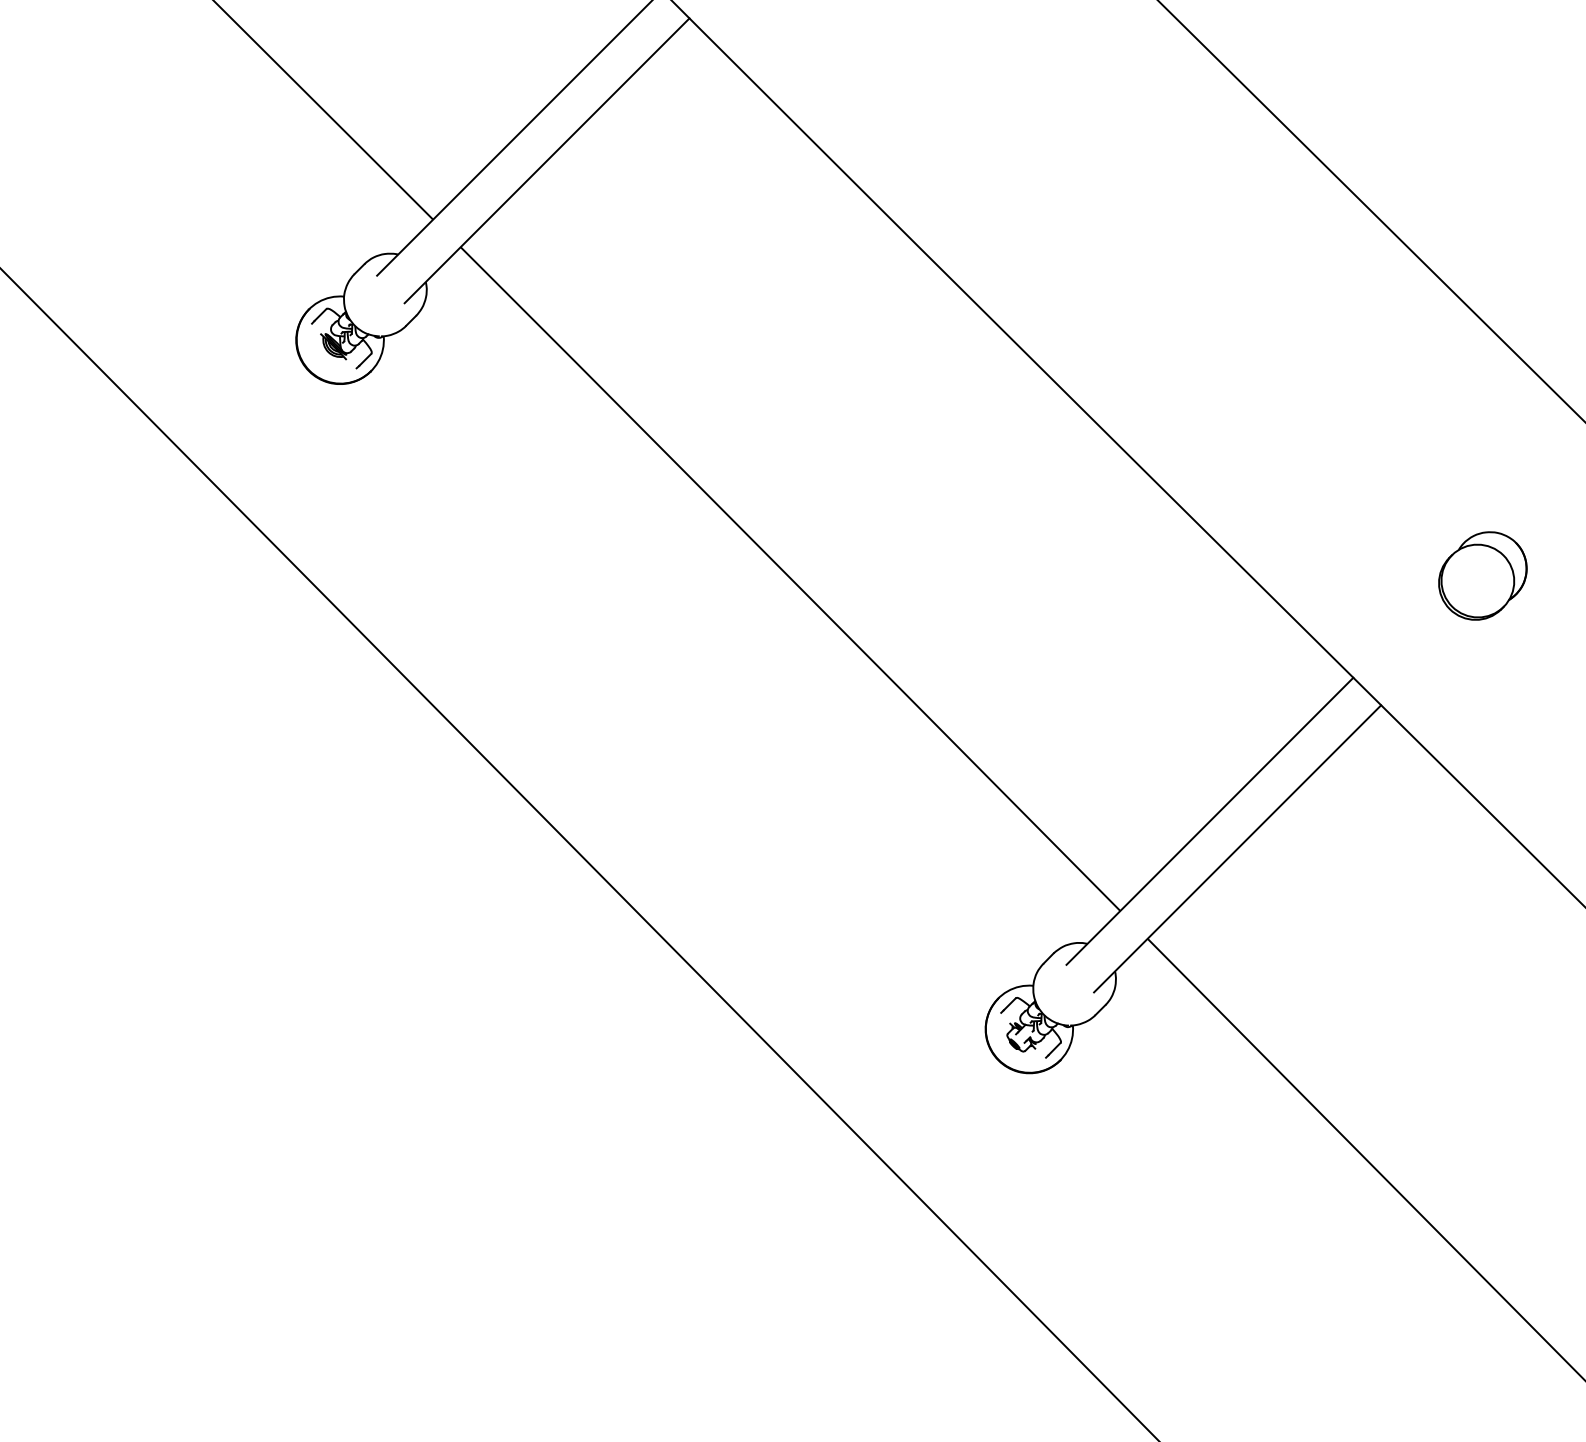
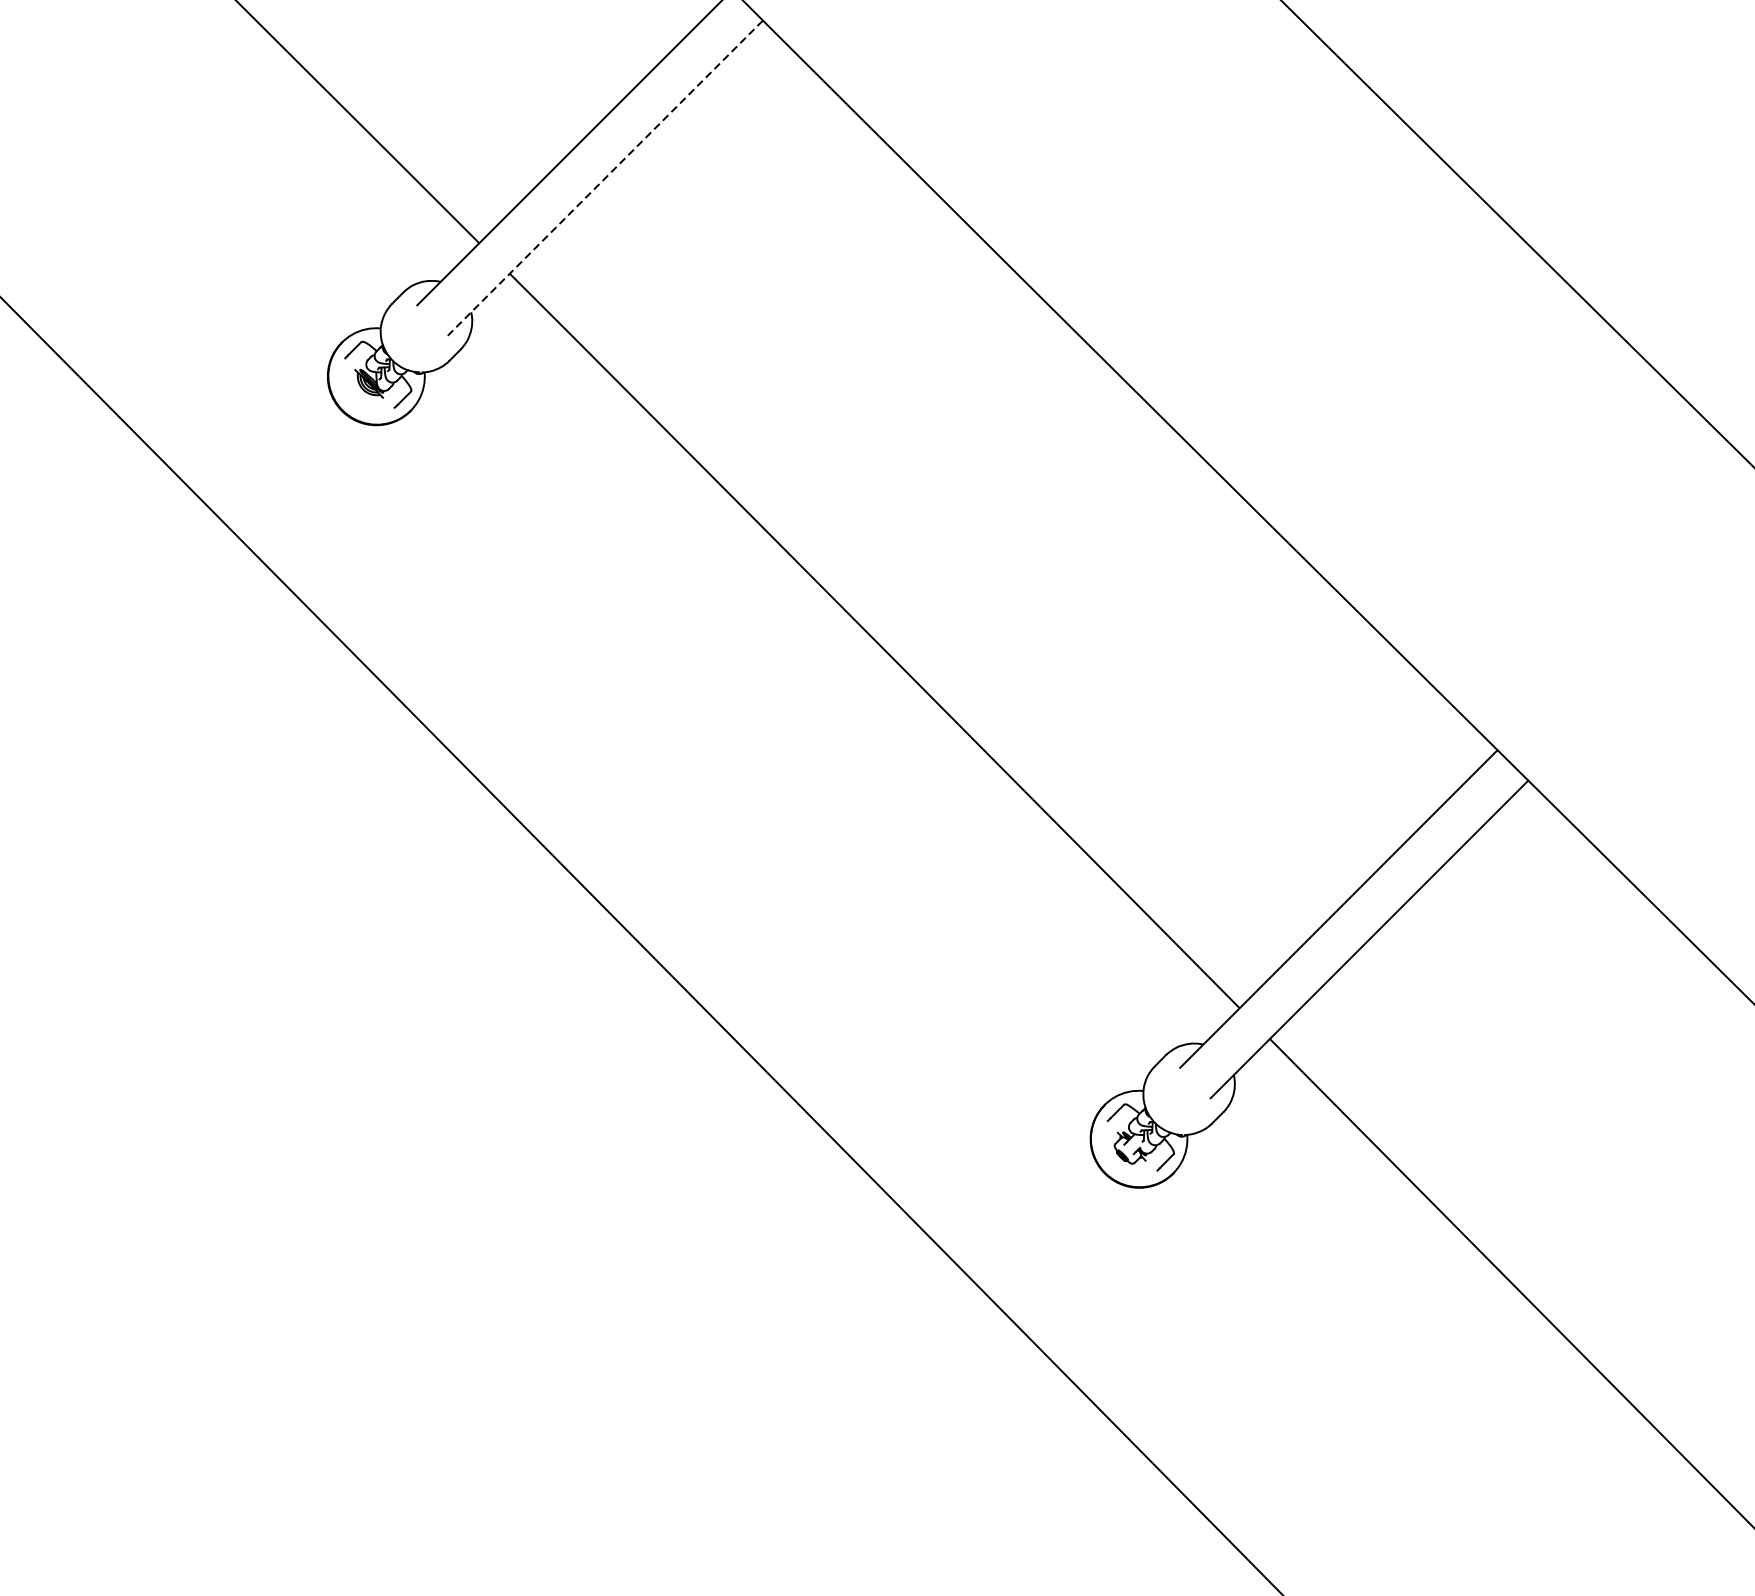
line: (546, 161) -> (604, 178), solid -> dashed
part: (1482, 575) -> (1640, 637), removed

